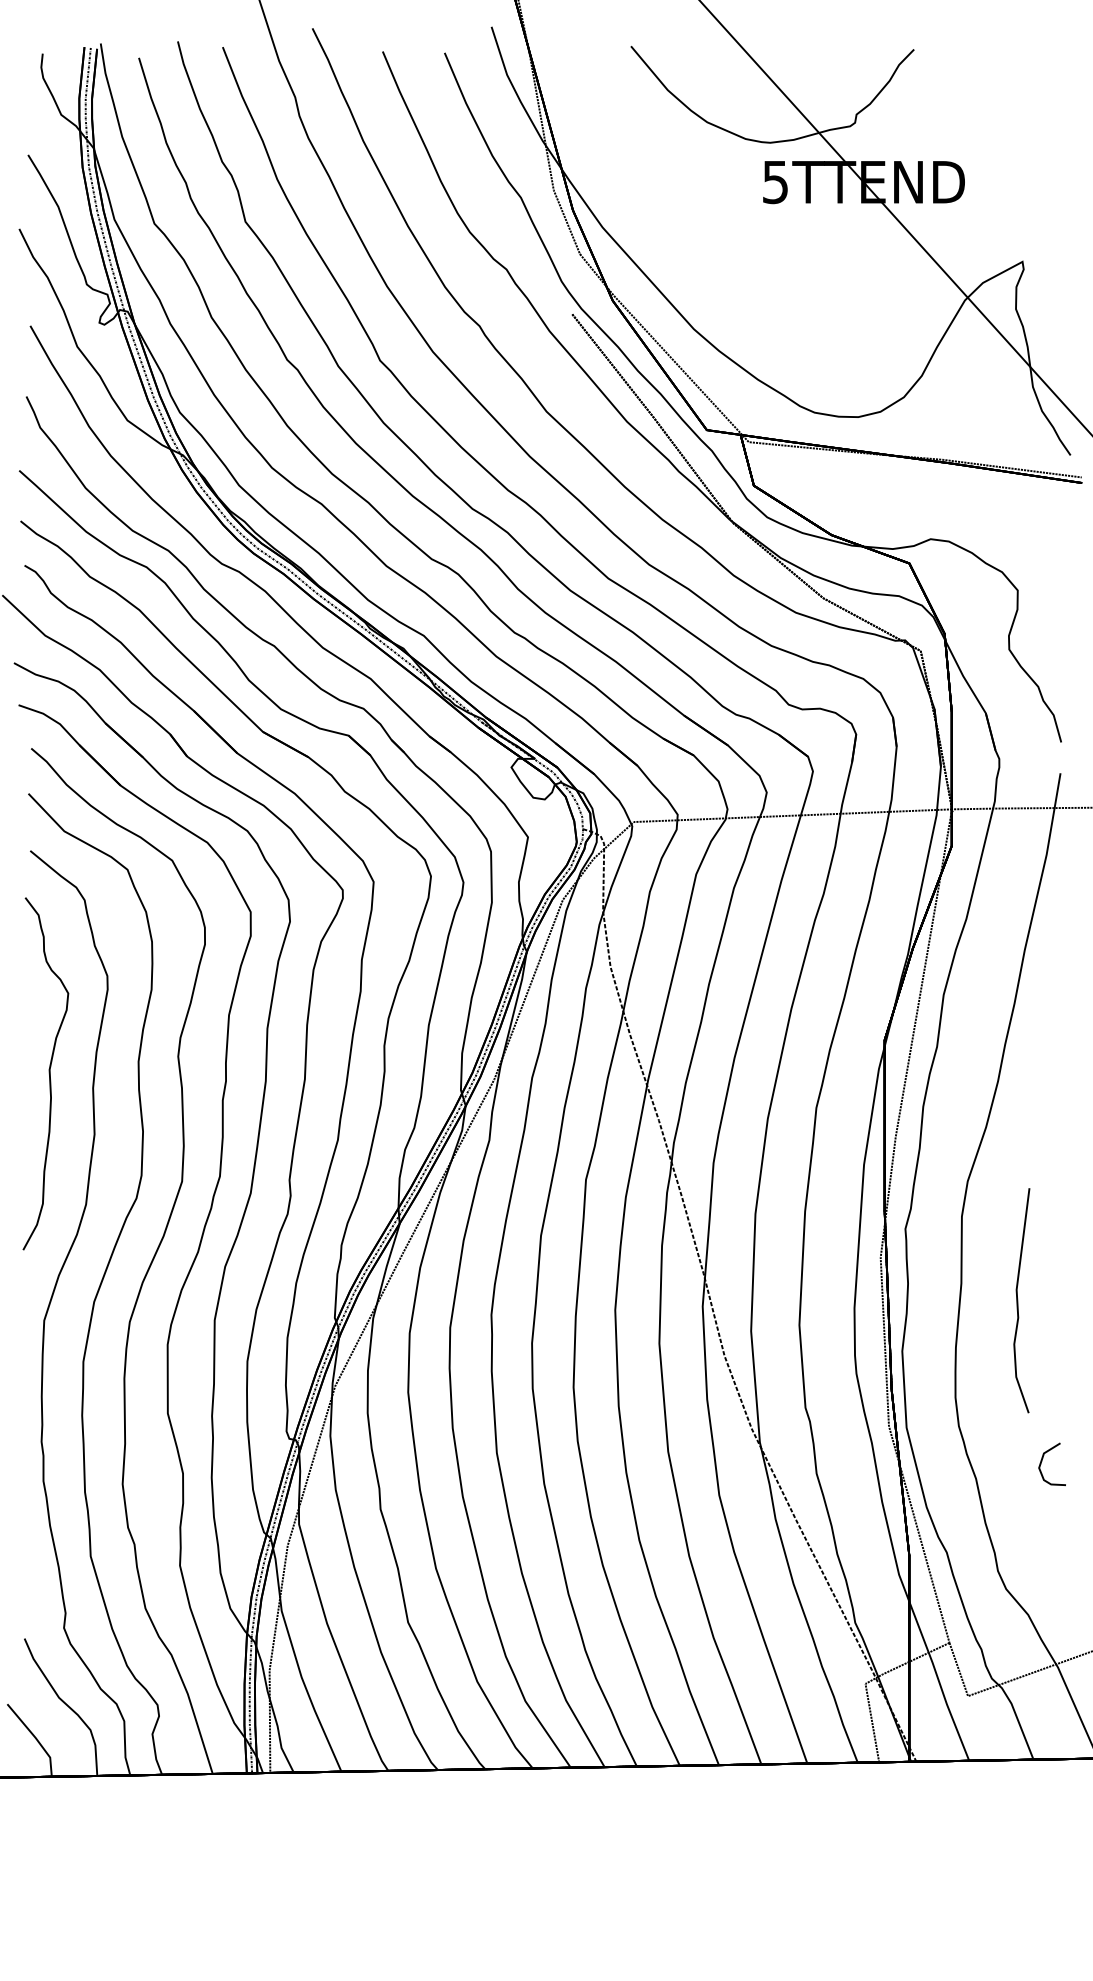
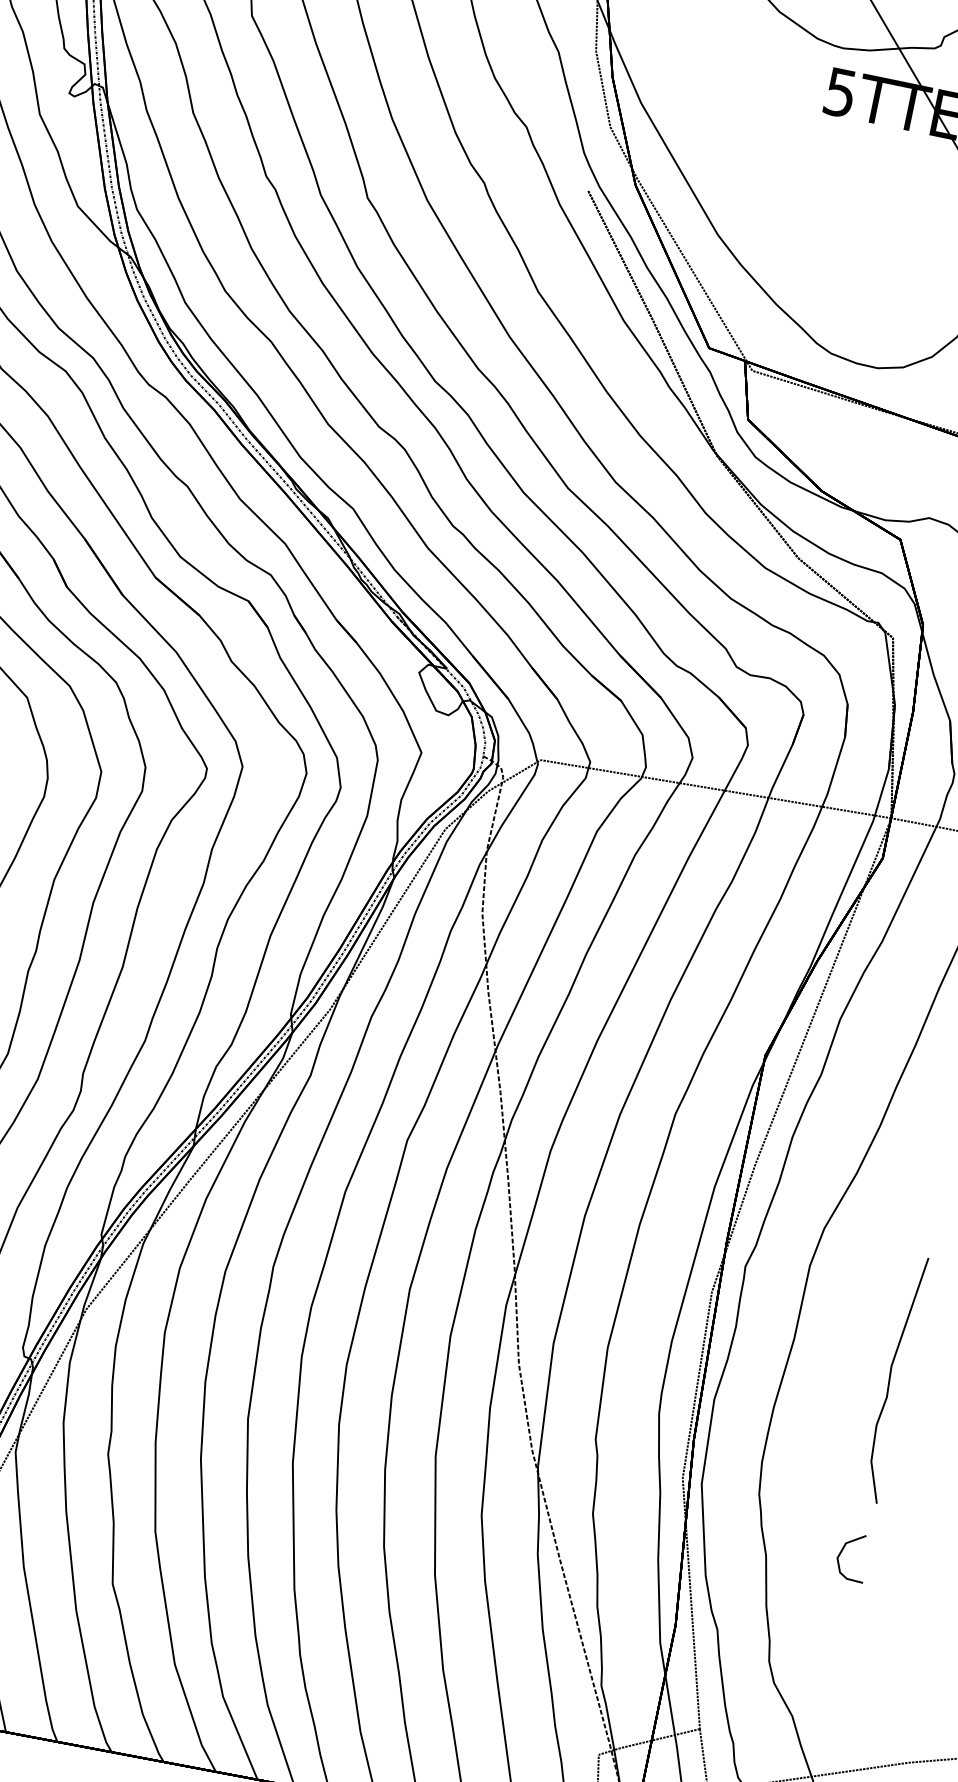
curve: (1018, 1300) -> (891, 1378), moved

